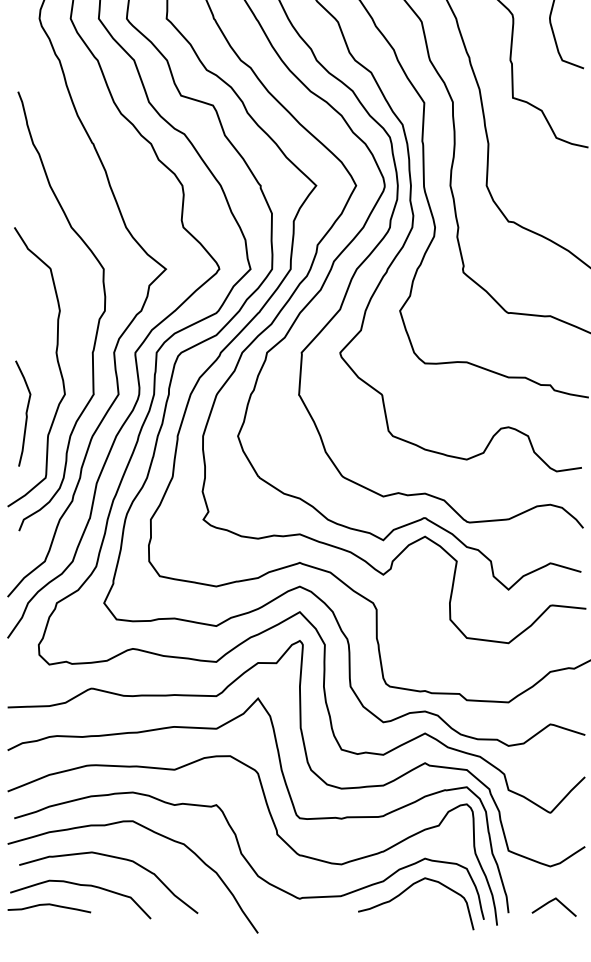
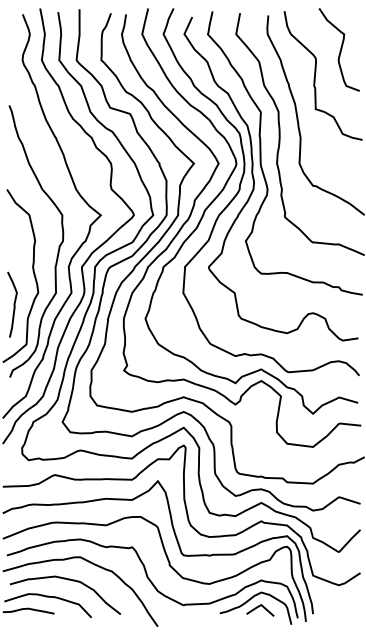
line: (552, 902) -> (259, 607), moved

